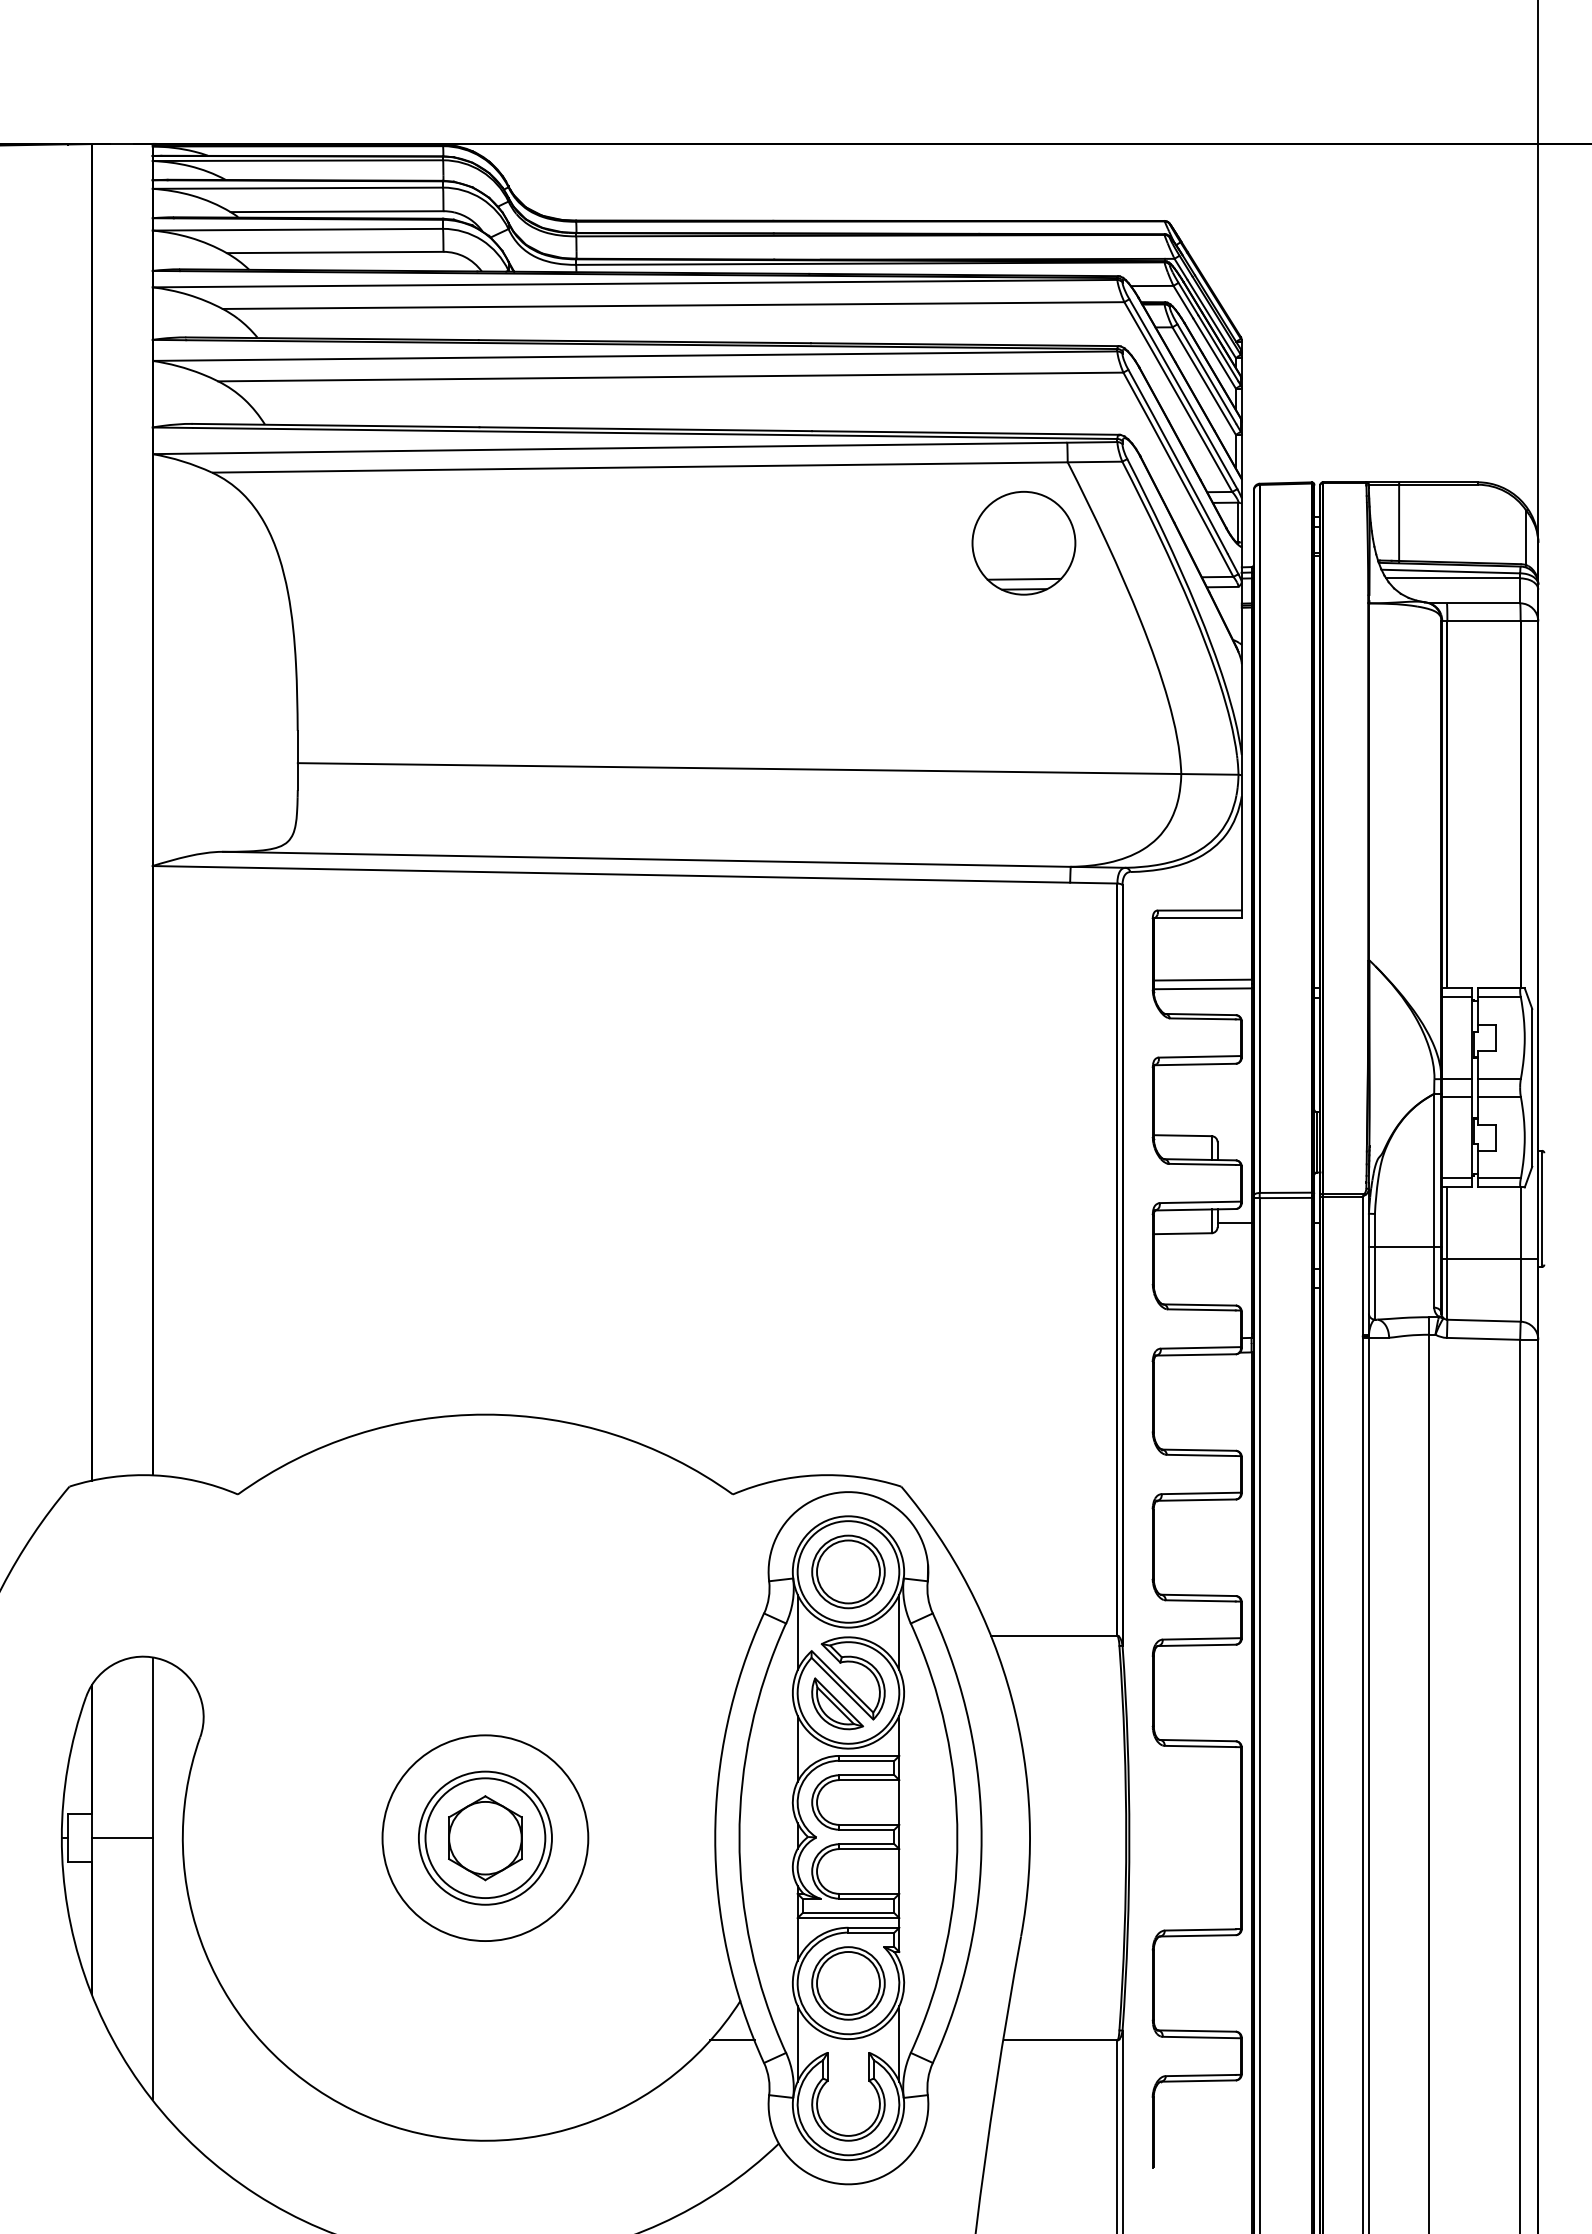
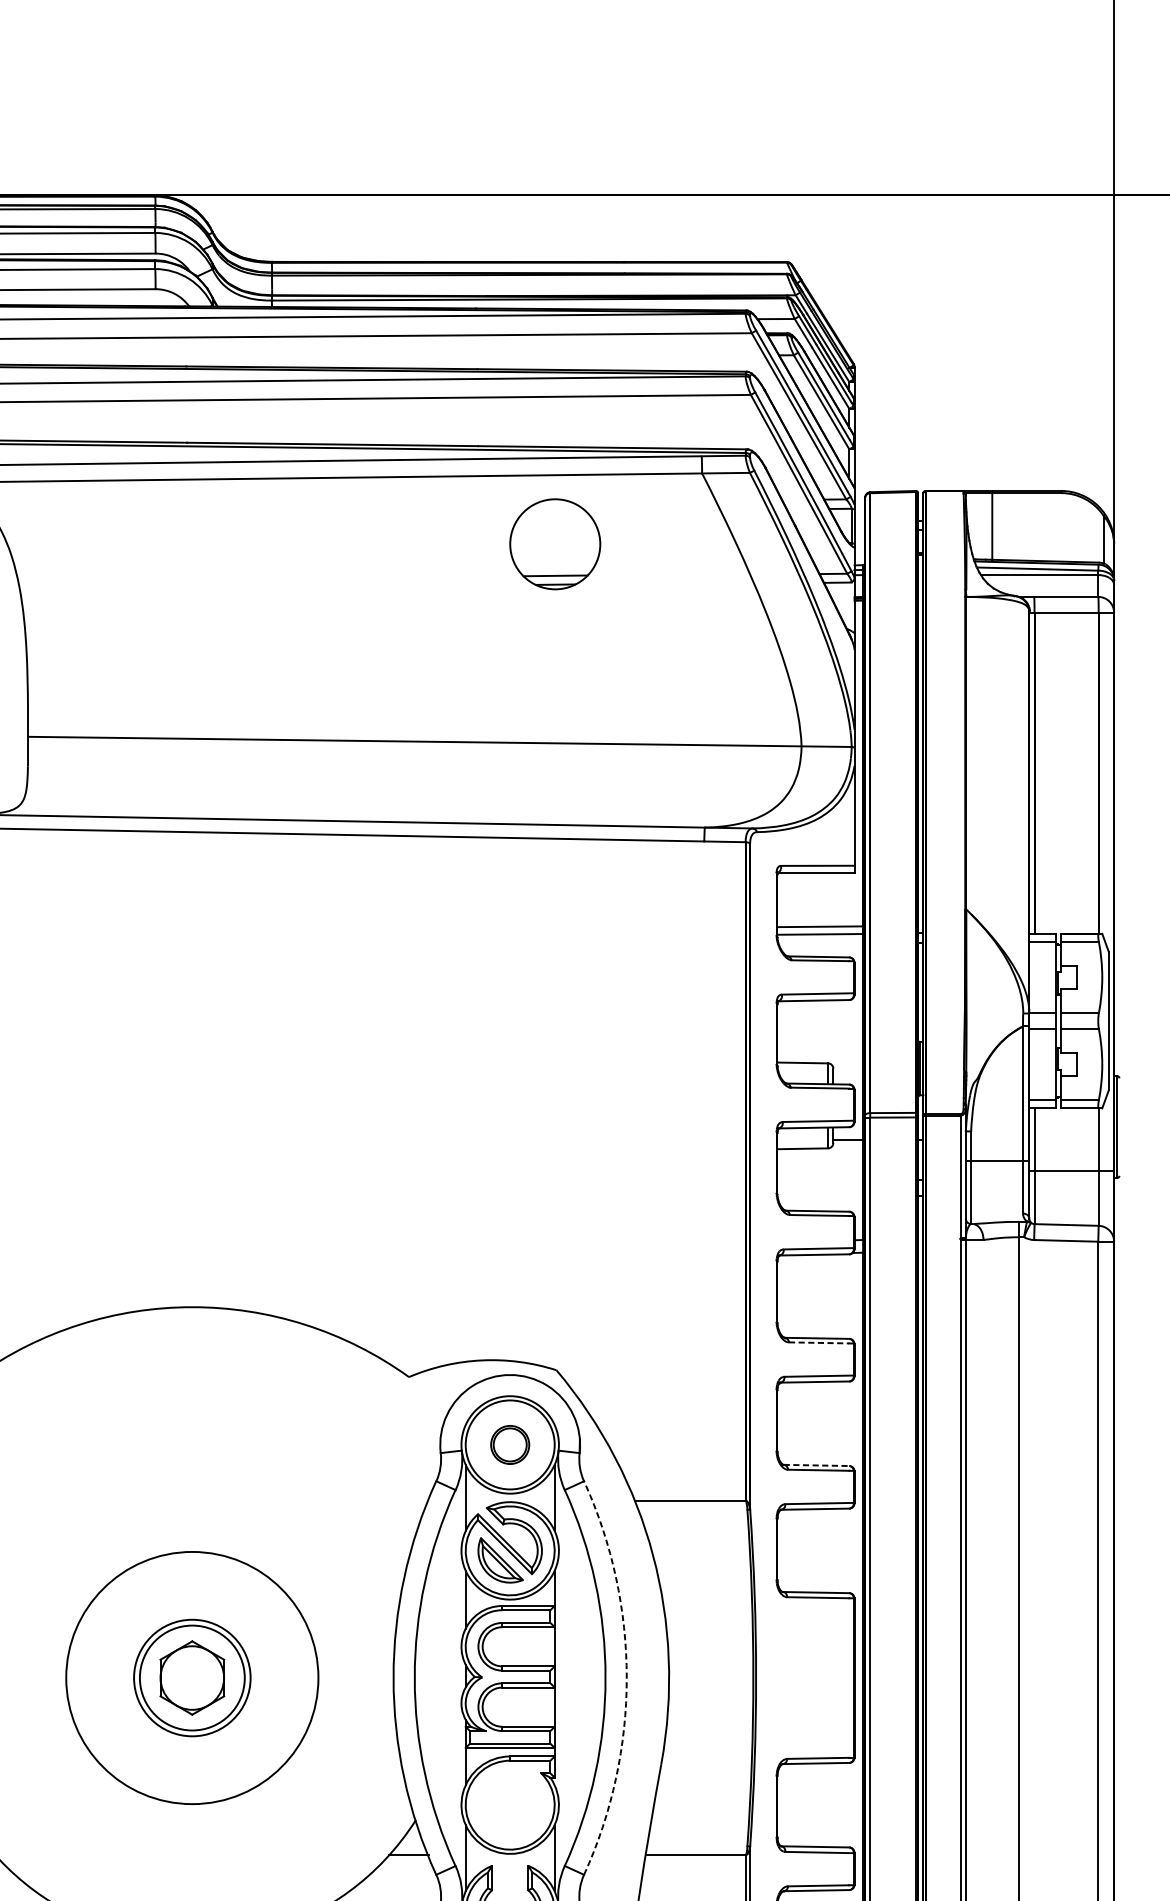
part: (1023, 543) -> (554, 544), moved
line: (1201, 1455) -> (819, 1342), solid -> dashed
part: (848, 1571) -> (510, 1444), size x0.6
line: (1198, 1595) -> (816, 1465), solid -> dashed
circle: (485, 1838) -> (192, 1678), size x1.4
arc: (981, 1838) -> (626, 1678), solid -> dashed
part: (848, 1983) -> (510, 1805), removed

